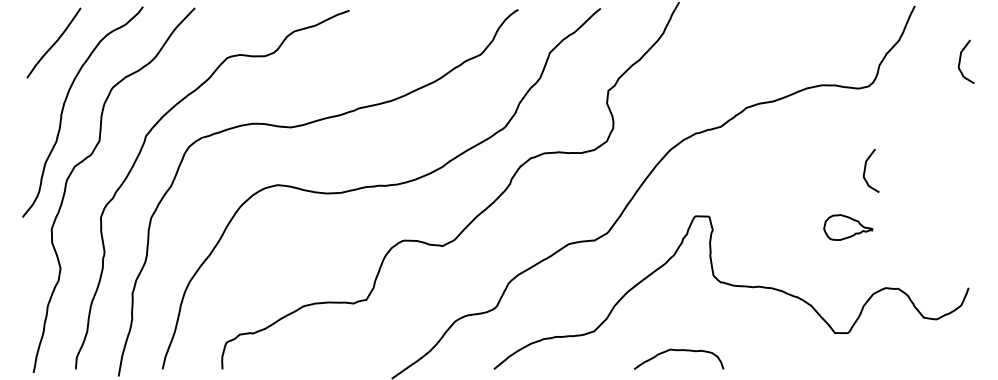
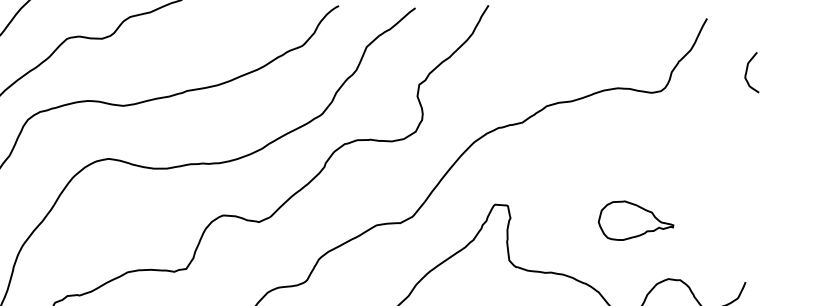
curve: (866, 167) -> (655, 166), removed
part: (848, 227) -> (636, 221), size x1.67

